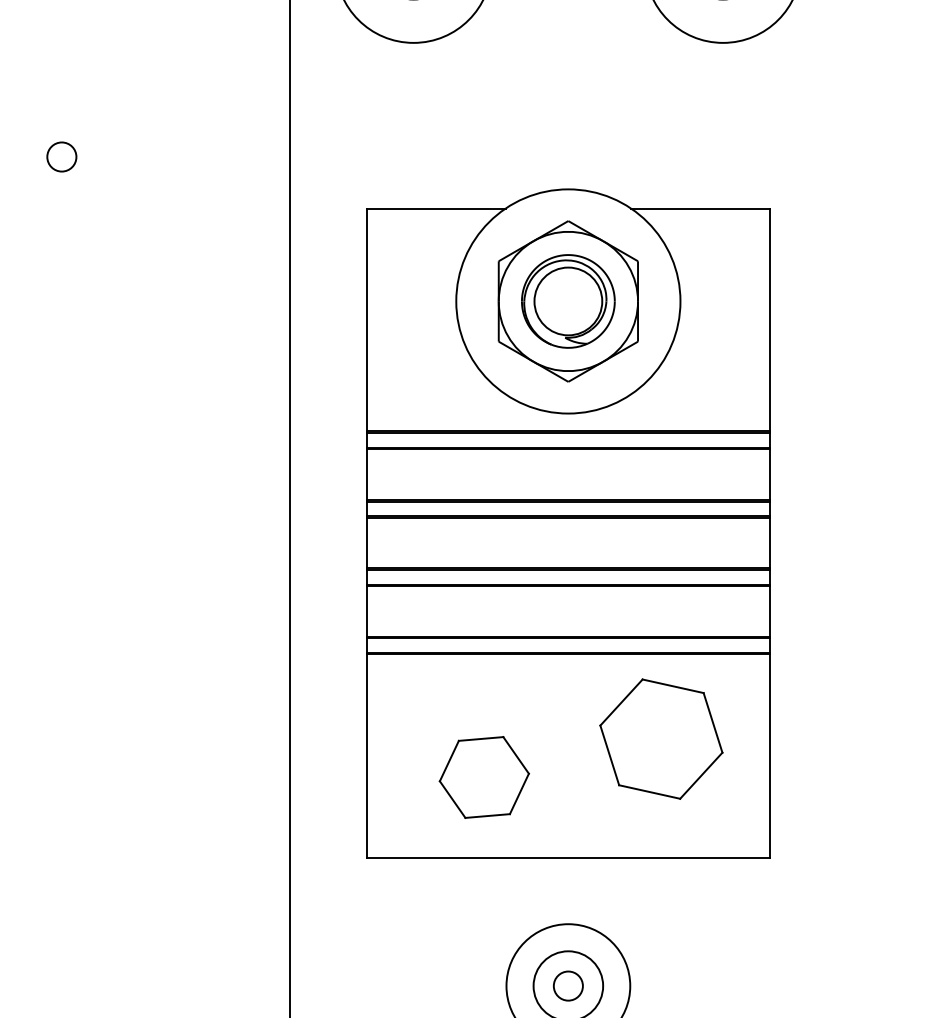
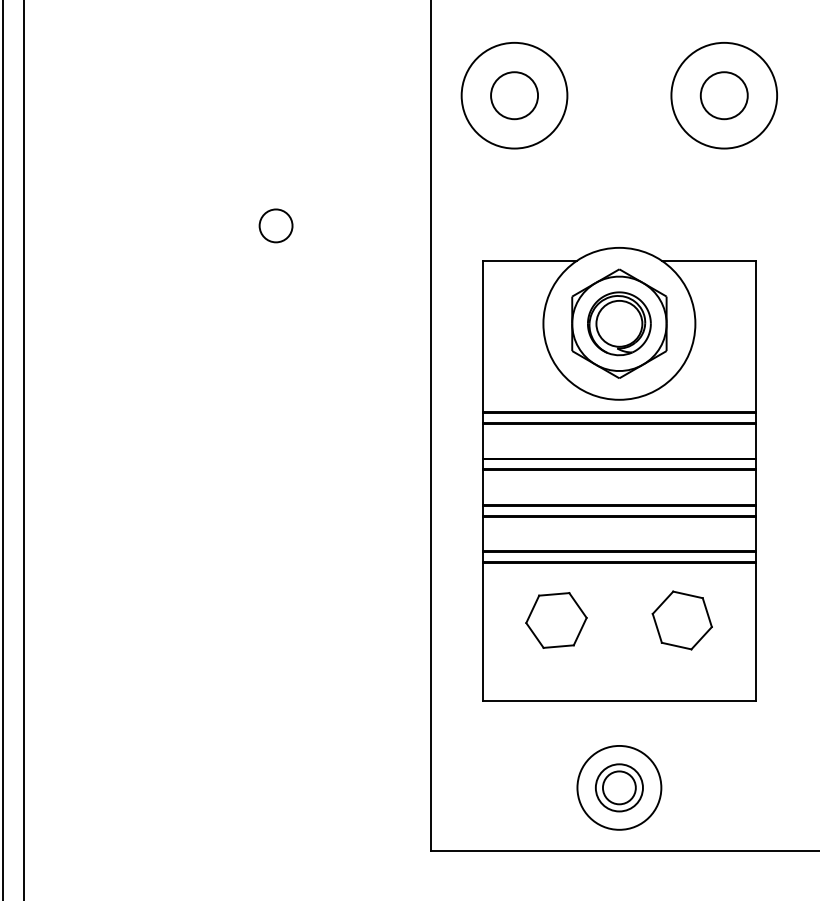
circle: (61, 156) -> (275, 225), size x1.67
part: (659, 739) -> (681, 620), size x0.71
part: (484, 777) -> (556, 620), moved
circle: (567, 985) -> (618, 787), size x1.67

